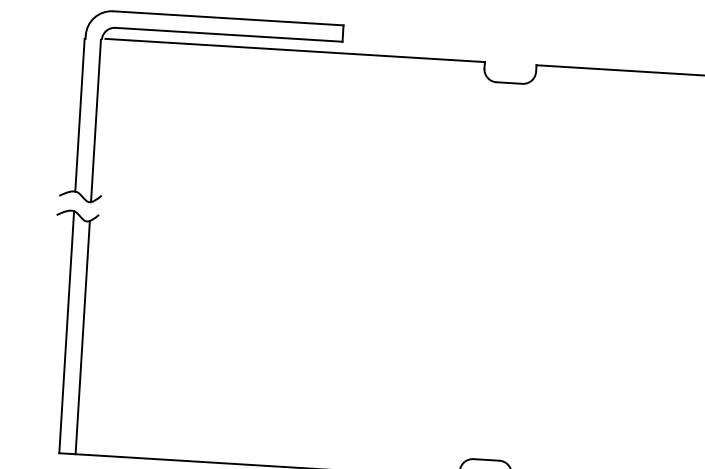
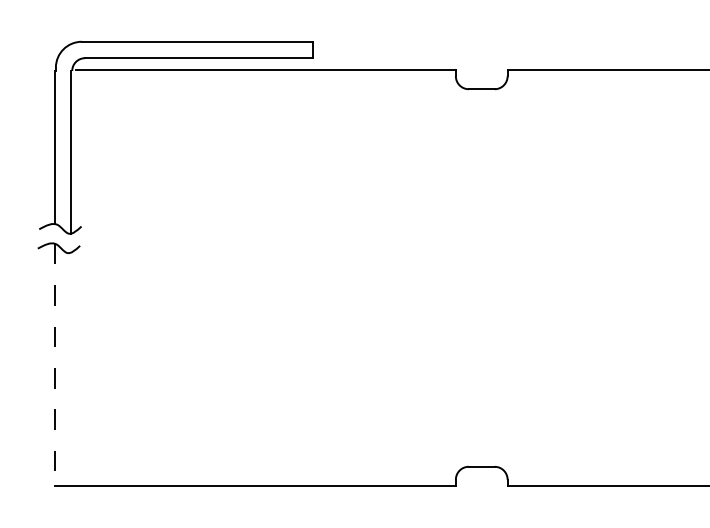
line: (66, 332) -> (54, 365), solid -> dashed
line: (82, 337) -> (71, 369), removed

